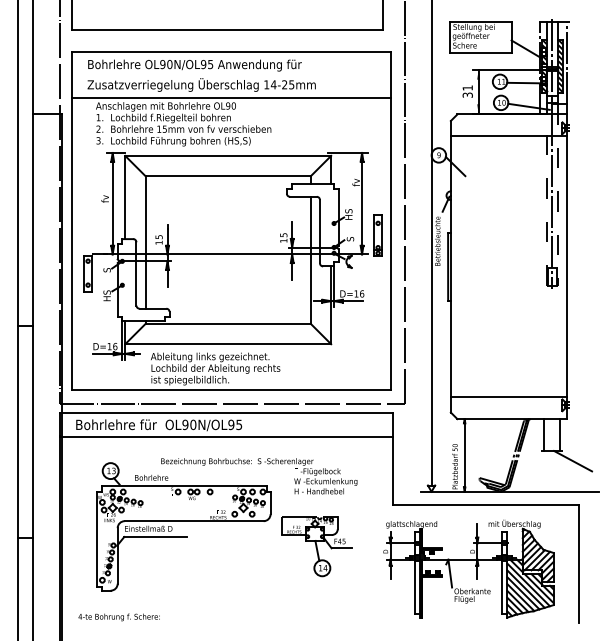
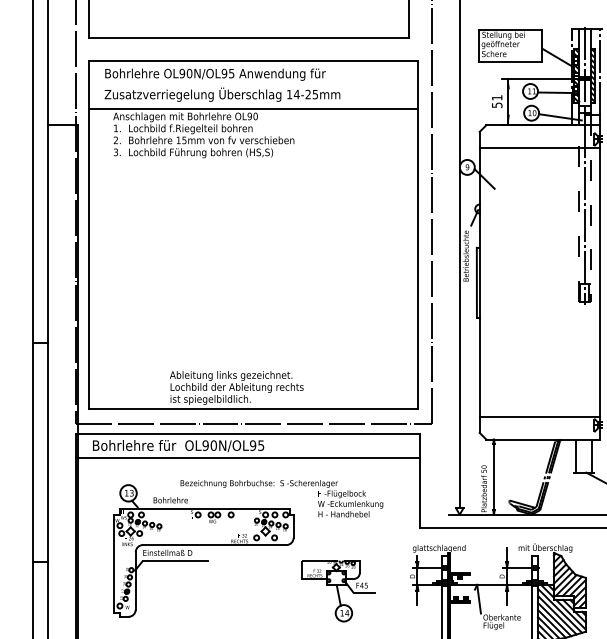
text: (467, 94) -> (496, 104), 31 -> 51
part: (232, 256) -> (254, 271), removed
part: (316, 546) -> (337, 590), moved

